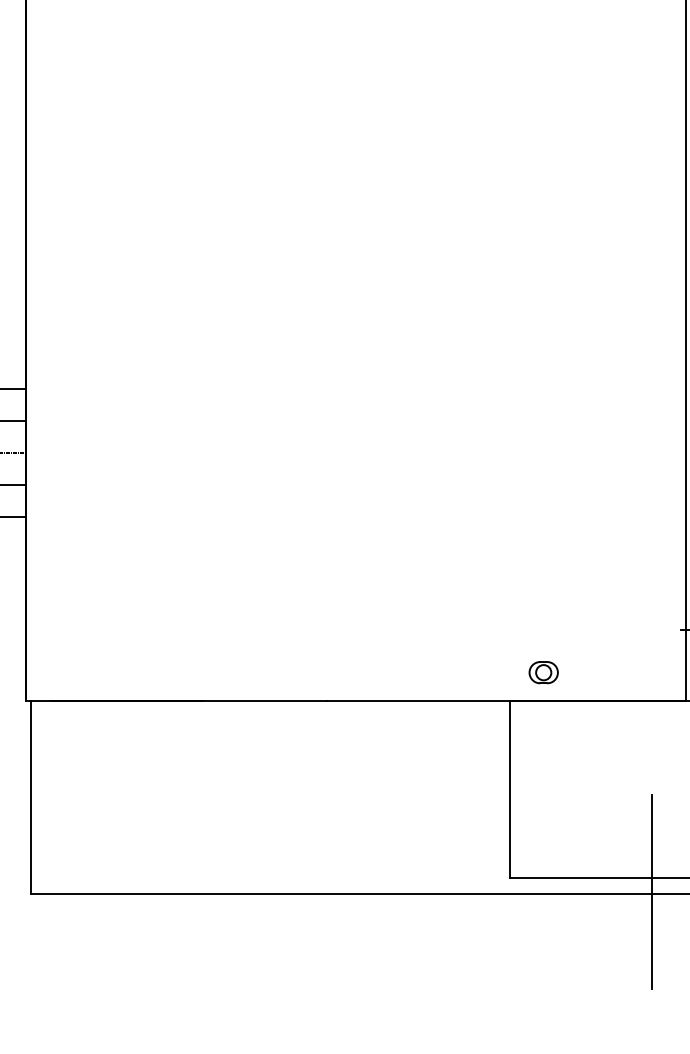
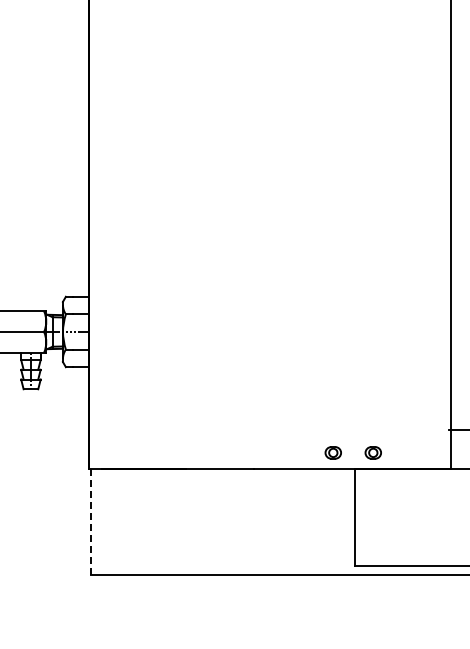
part: (469, 671) -> (332, 452), added
line: (31, 797) -> (91, 521), solid -> dashed
line: (651, 892) -> (432, 573), removed

